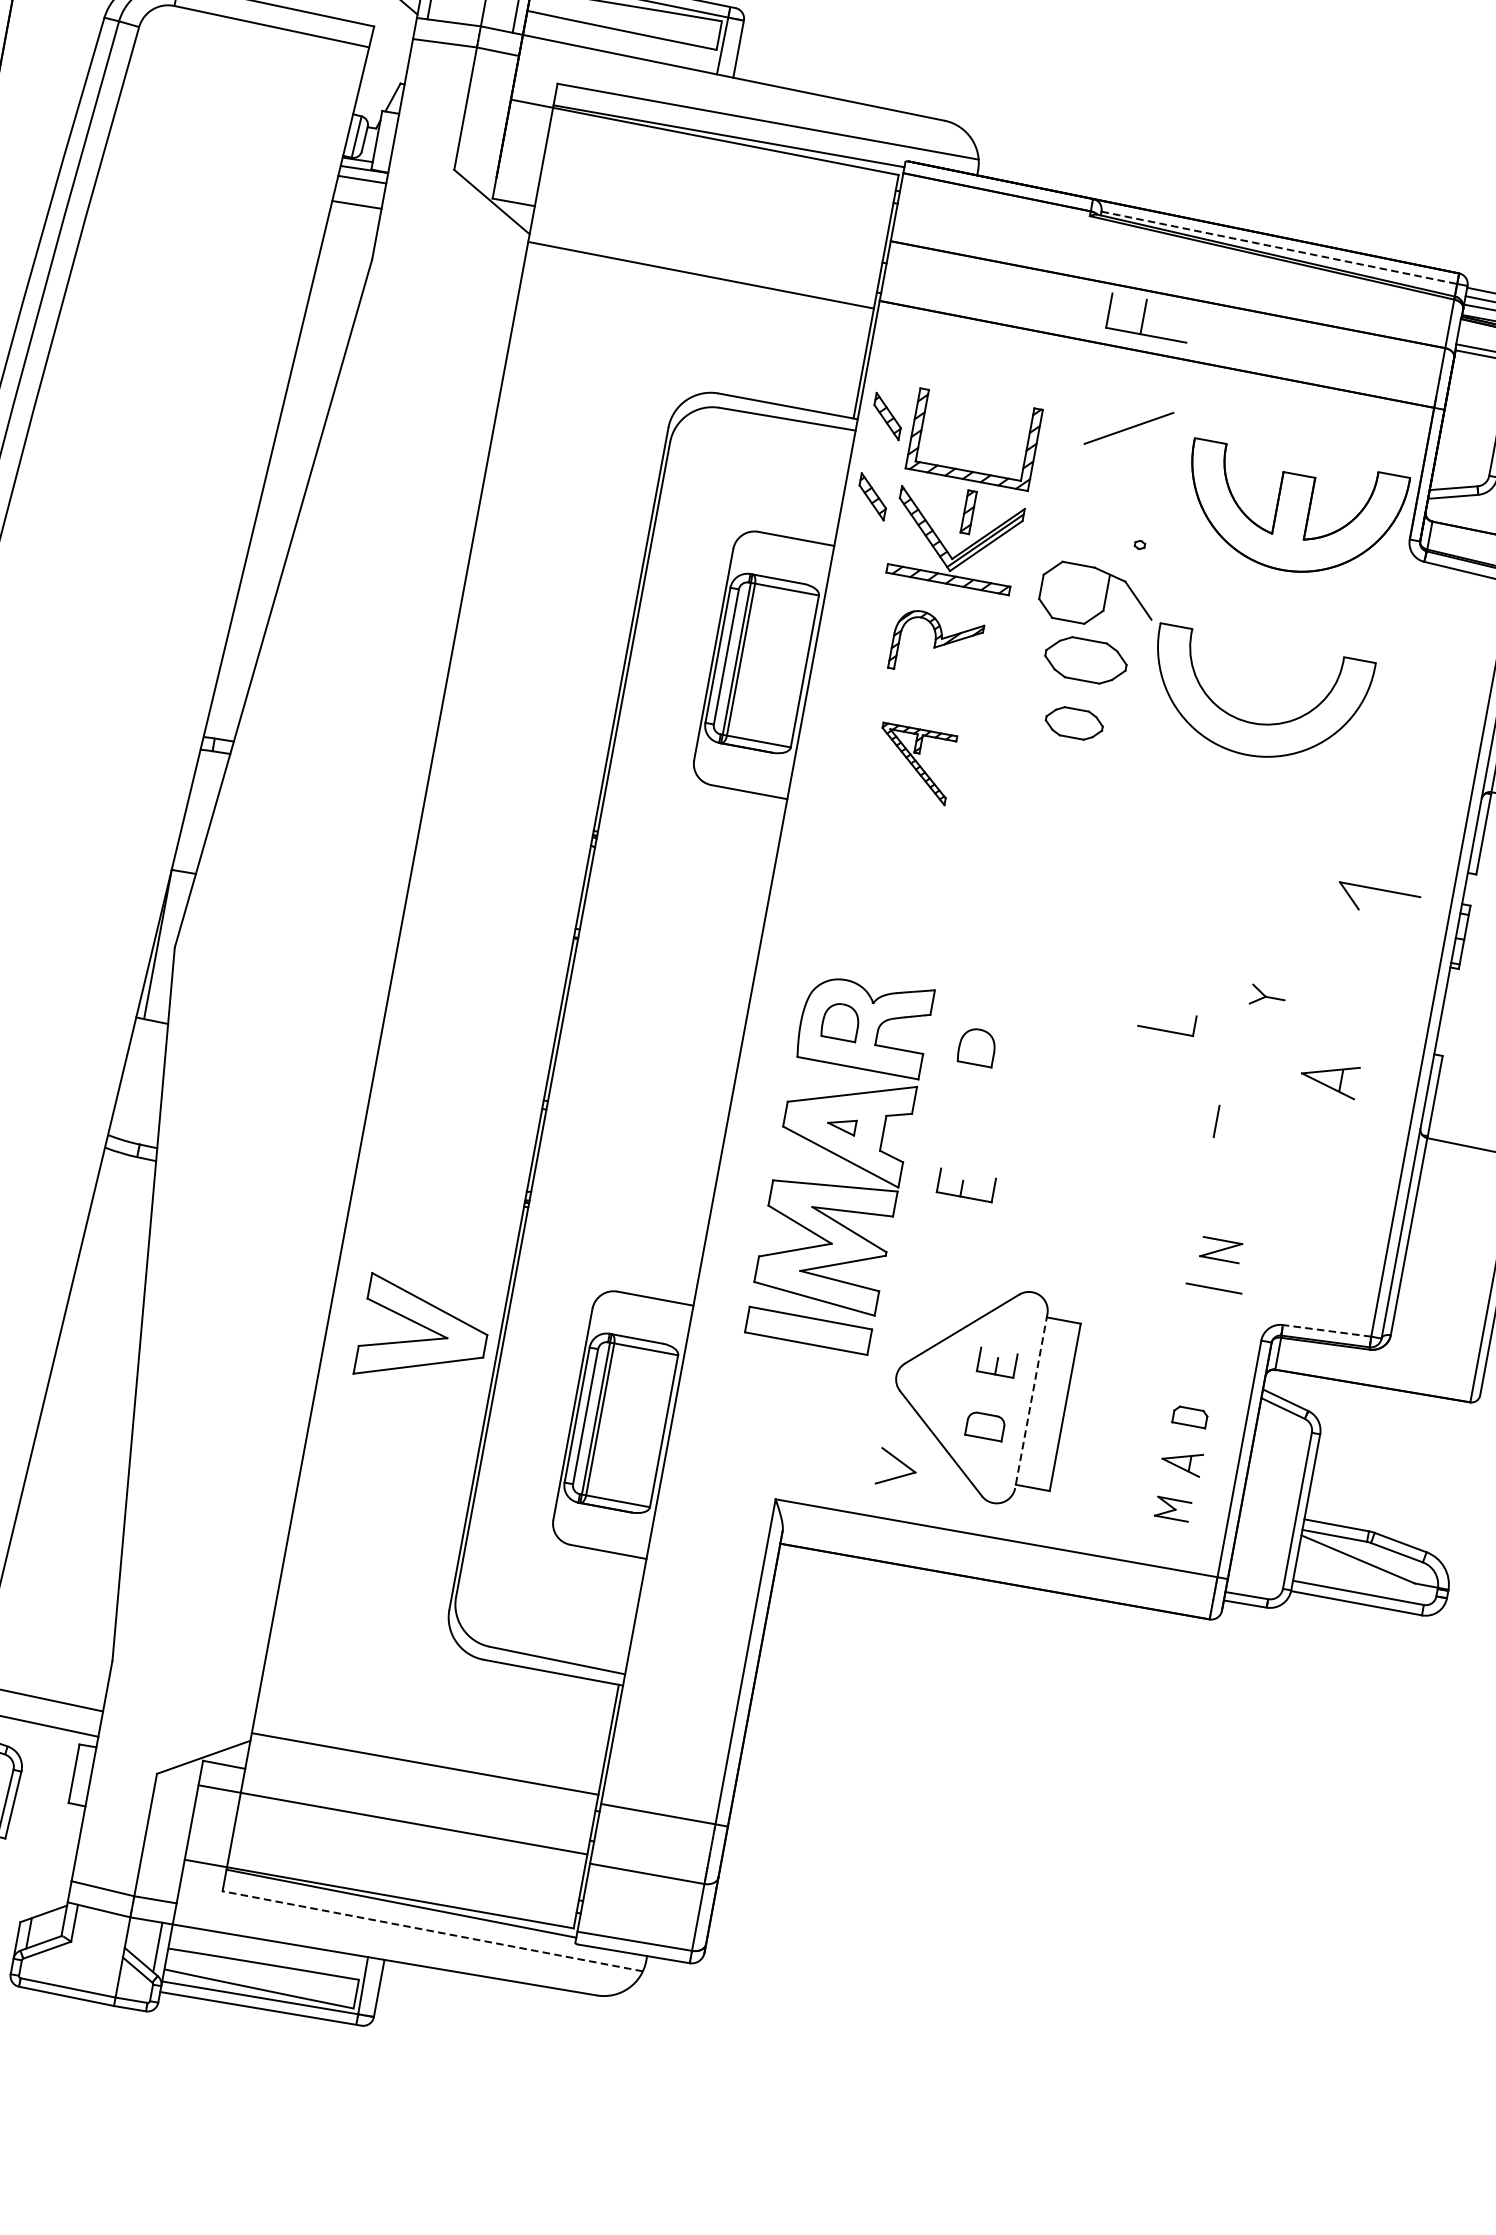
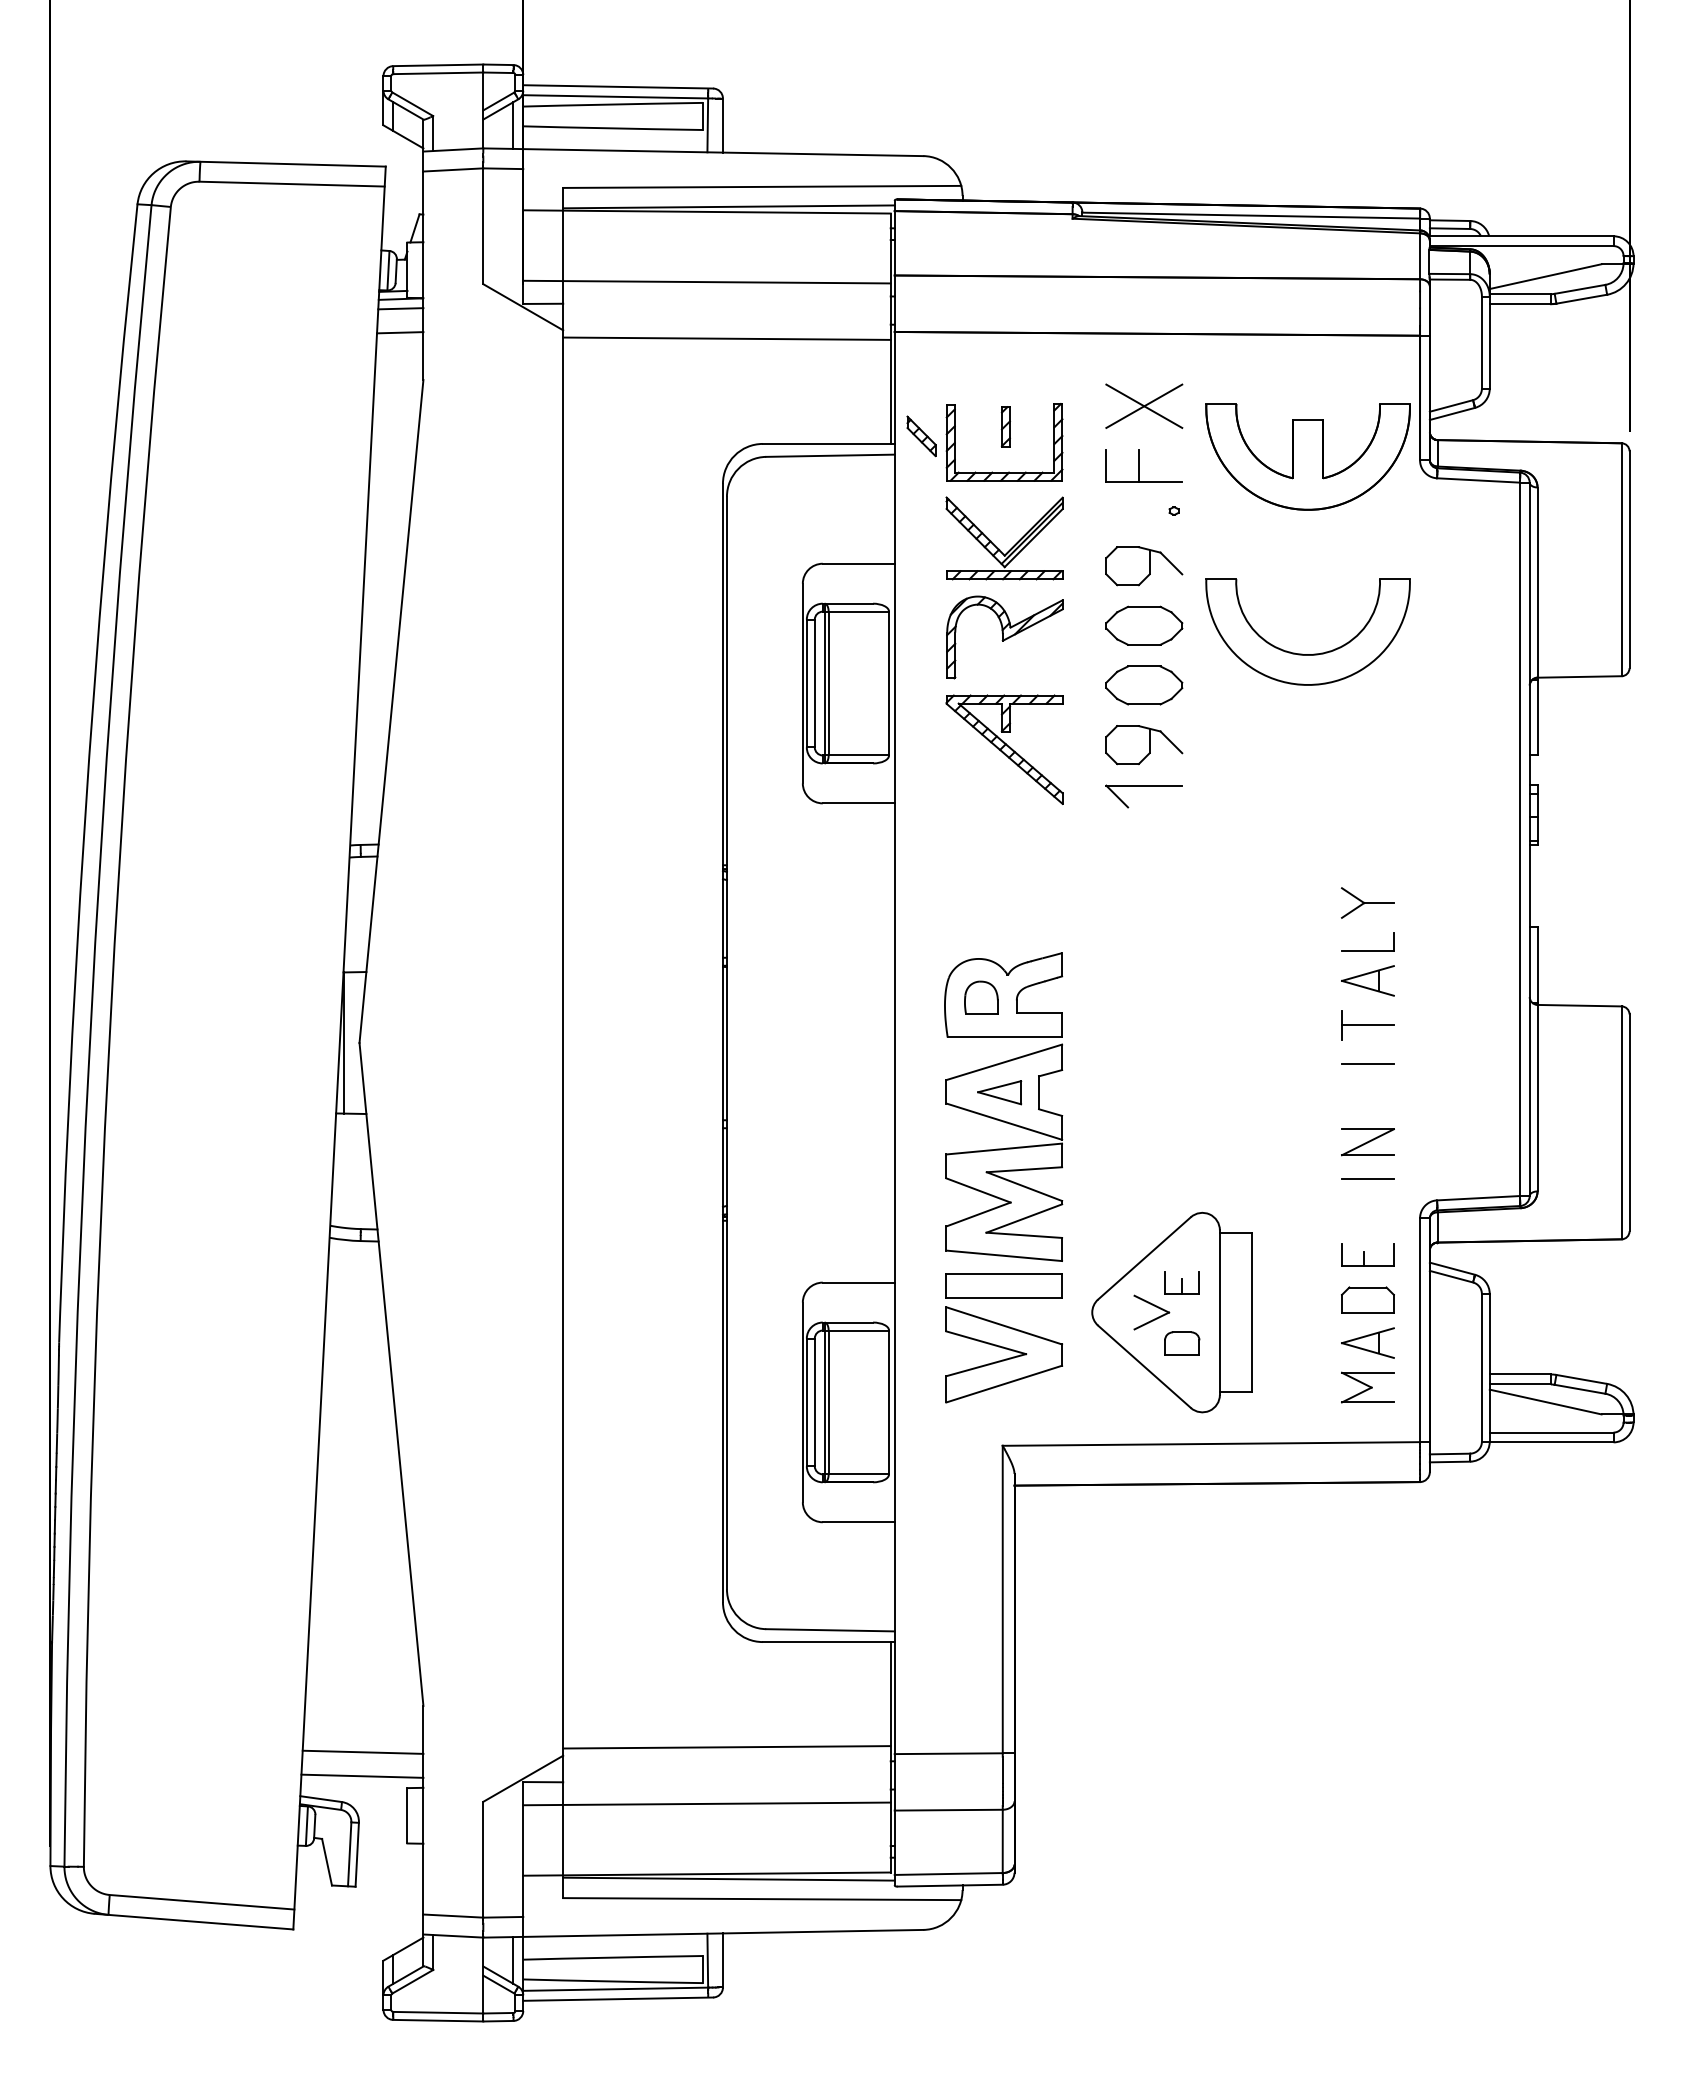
line: (690, 210) -> (706, 281), added
line: (1279, 247) -> (1251, 215), dashed -> solid
part: (1148, 317) -> (1143, 465), moved
line: (1129, 427) -> (1144, 405), added
part: (872, 497) -> (921, 512), removed
part: (968, 511) -> (1005, 426), moved
part: (1097, 597) -> (1144, 566), size x0.71
part: (935, 645) -> (1004, 637), size x1.43
part: (1074, 723) -> (1144, 685), size x1.43
part: (913, 763) -> (1004, 749), size x1.67
part: (1062, 786) -> (1144, 745), added
part: (1379, 890) -> (1143, 786), moved
part: (1267, 996) -> (1367, 902), size x1.67
part: (1165, 1030) -> (1367, 950), moved
part: (977, 1046) -> (1110, 997), removed
part: (1329, 1077) -> (1367, 980), moved
part: (841, 1125) -> (999, 1092), size x1.67
line: (1243, 1126) -> (1367, 1025), added
line: (1236, 1166) -> (1367, 1063), added
part: (966, 1184) -> (1367, 1254), moved
part: (1220, 1250) -> (1367, 1142), size x1.43
line: (1326, 1331) -> (1478, 1198), dashed -> solid
part: (423, 1334) -> (1003, 1354), moved
line: (1030, 1401) -> (1219, 1313), dashed -> solid
part: (1189, 1416) -> (1367, 1299), size x1.67
part: (1181, 1461) -> (1367, 1342), size x1.43
part: (901, 1463) -> (1154, 1306), moved
part: (1172, 1509) -> (1367, 1387), size x1.67
line: (431, 1931) -> (761, 1899), dashed -> solid

